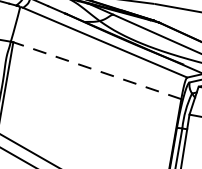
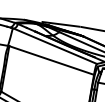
line: (97, 70) -> (51, 60), dashed -> solid

